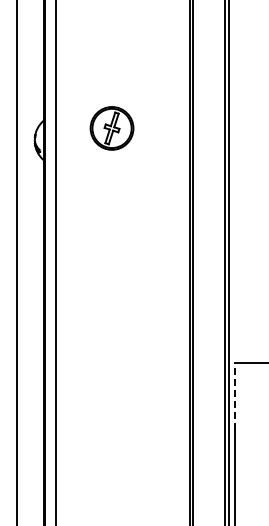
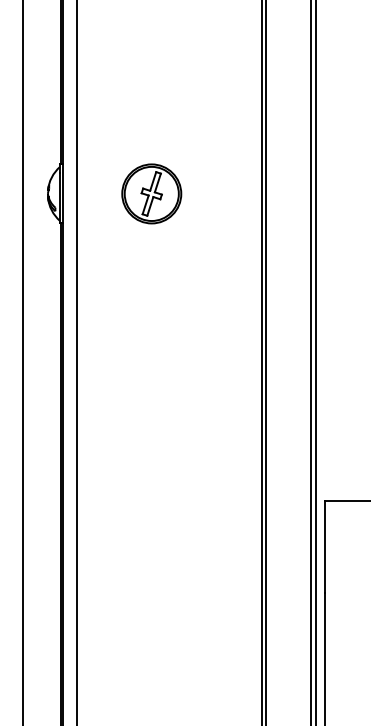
part: (111, 128) -> (151, 194), moved
line: (235, 396) -> (324, 547), dashed -> solid

